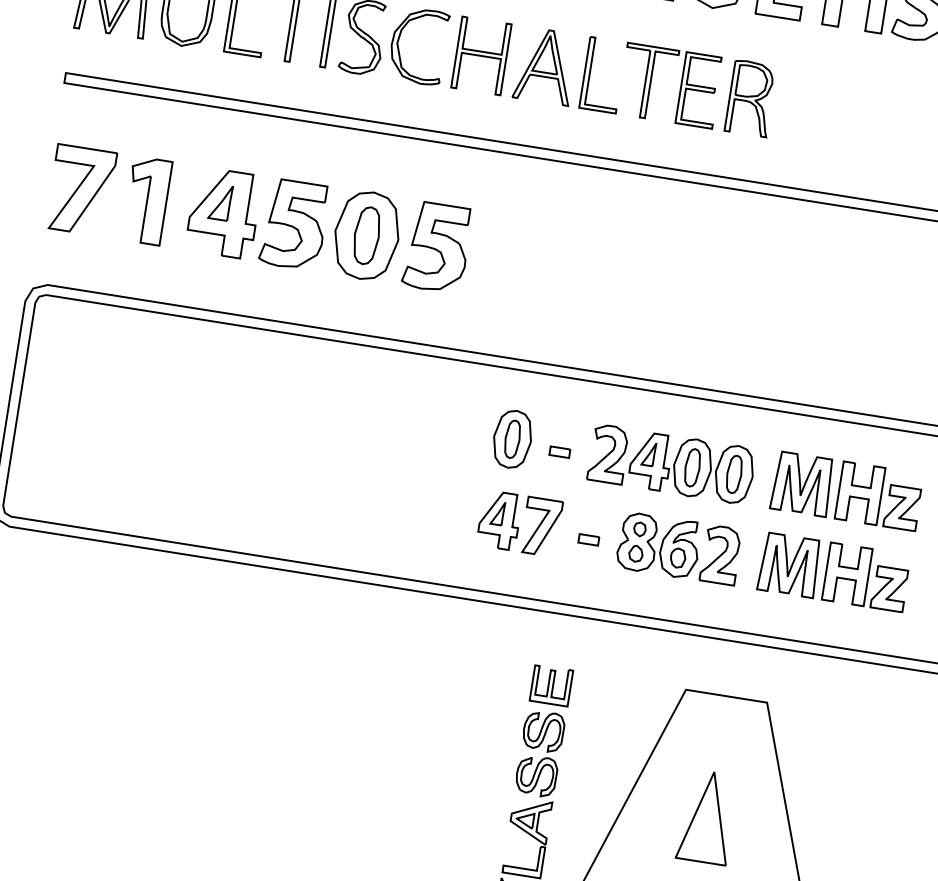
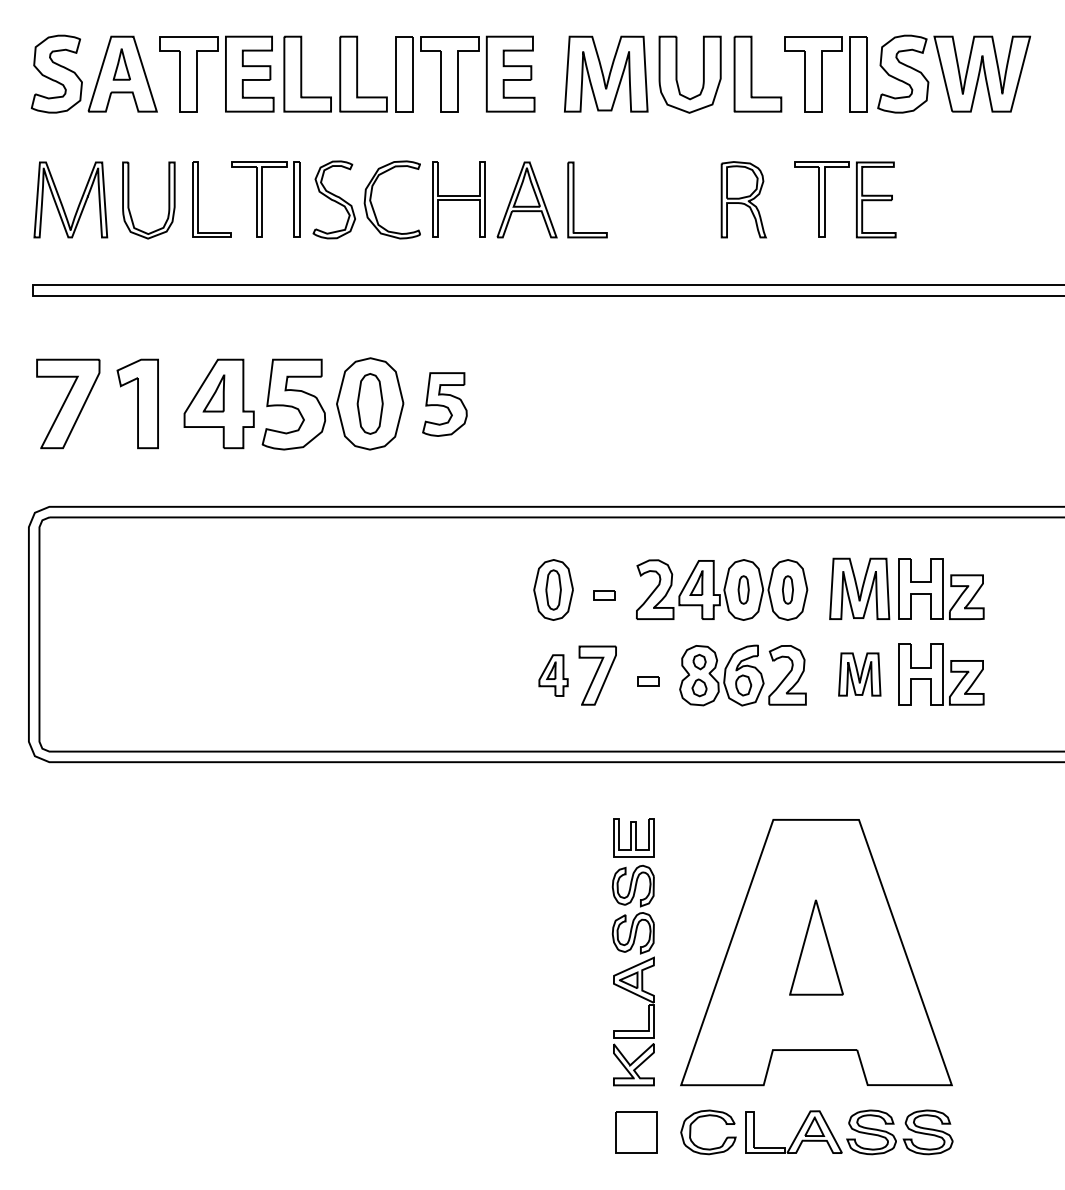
part: (680, 87) -> (856, 199), moved
part: (437, 247) -> (444, 404), size x0.7
part: (692, 467) -> (743, 589), size x0.7
part: (733, 473) -> (787, 589), size x0.7
part: (499, 520) -> (553, 675), size x0.7
part: (789, 565) -> (859, 674), size x0.7

